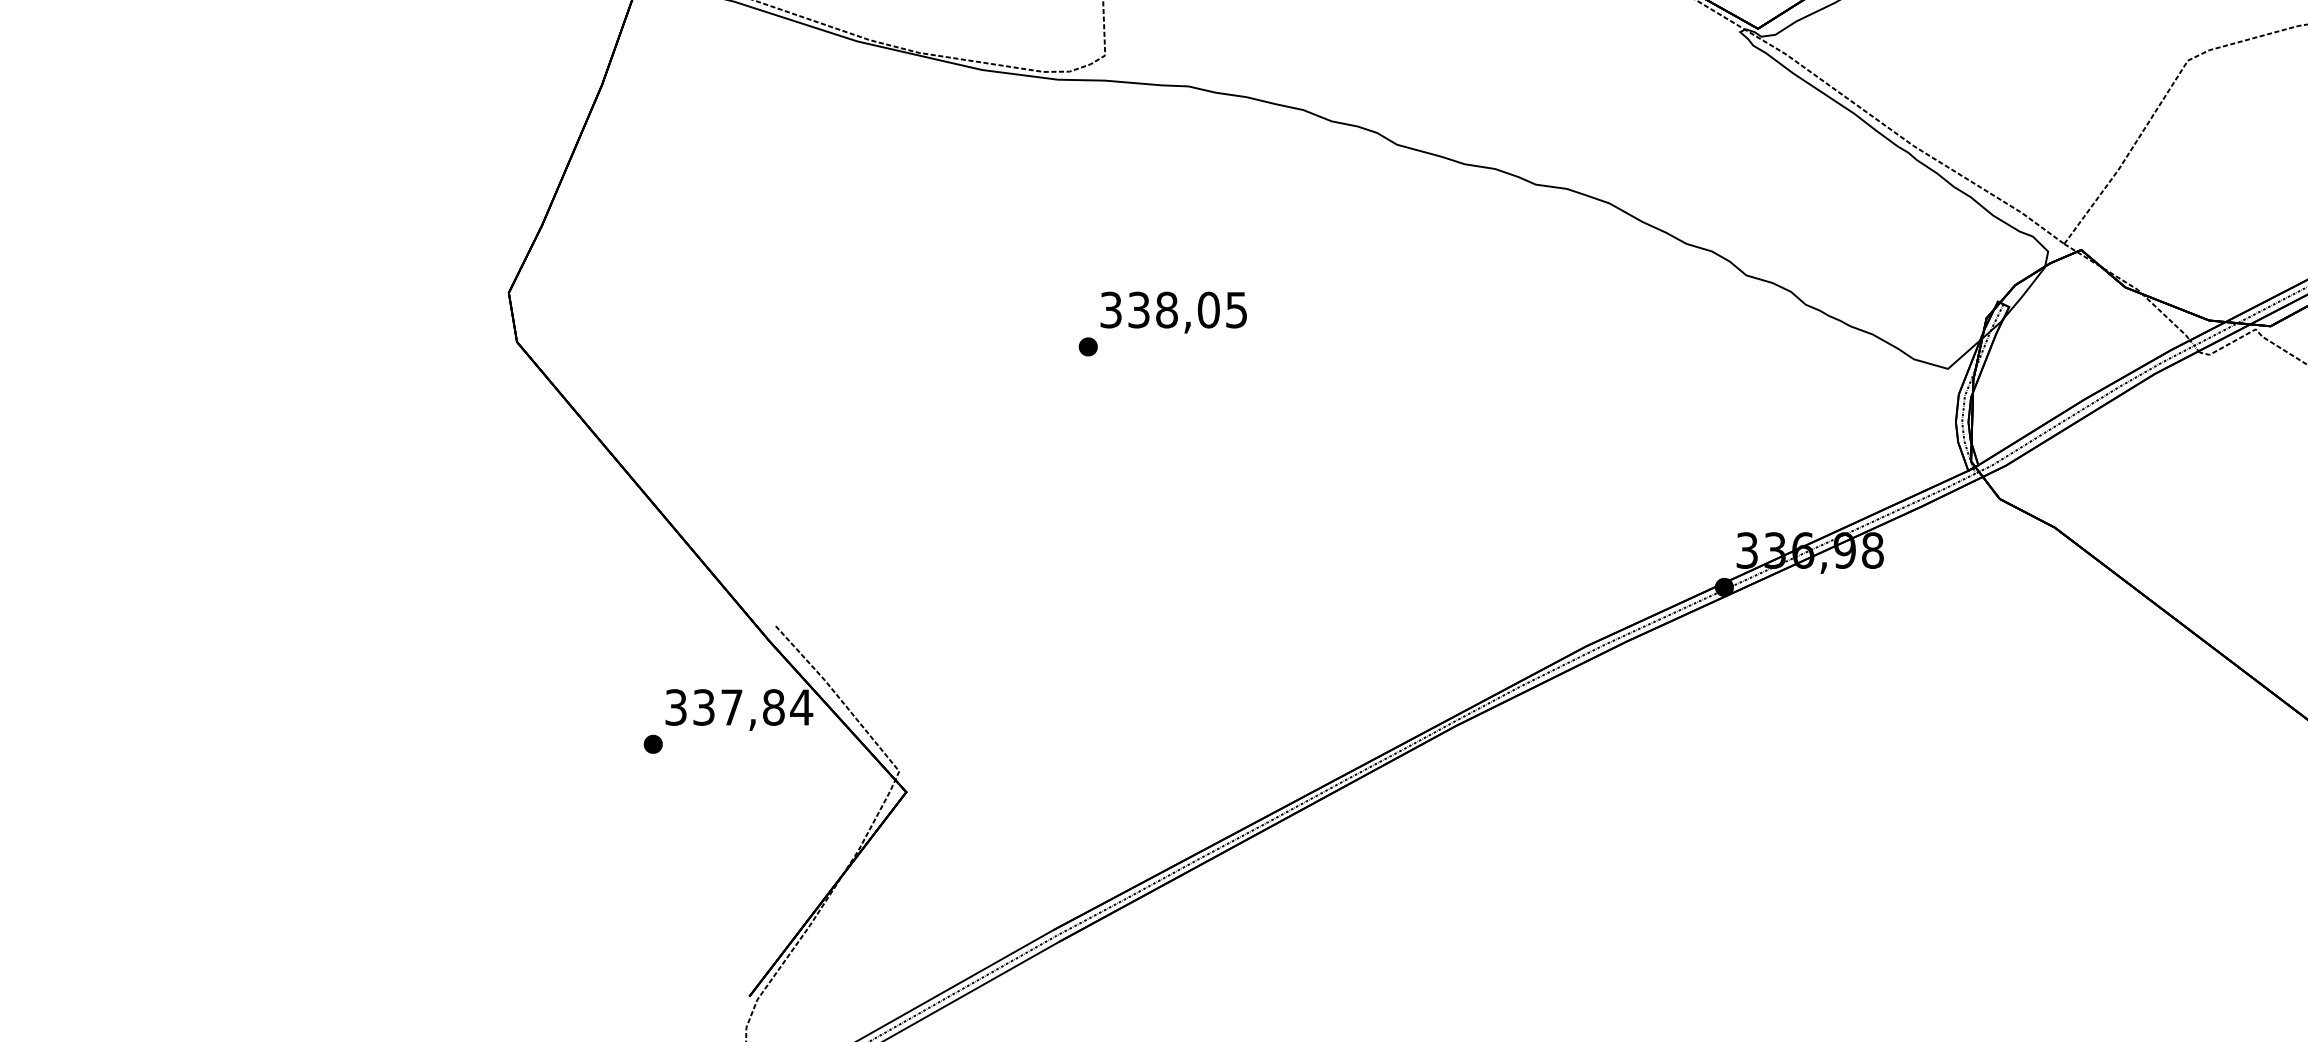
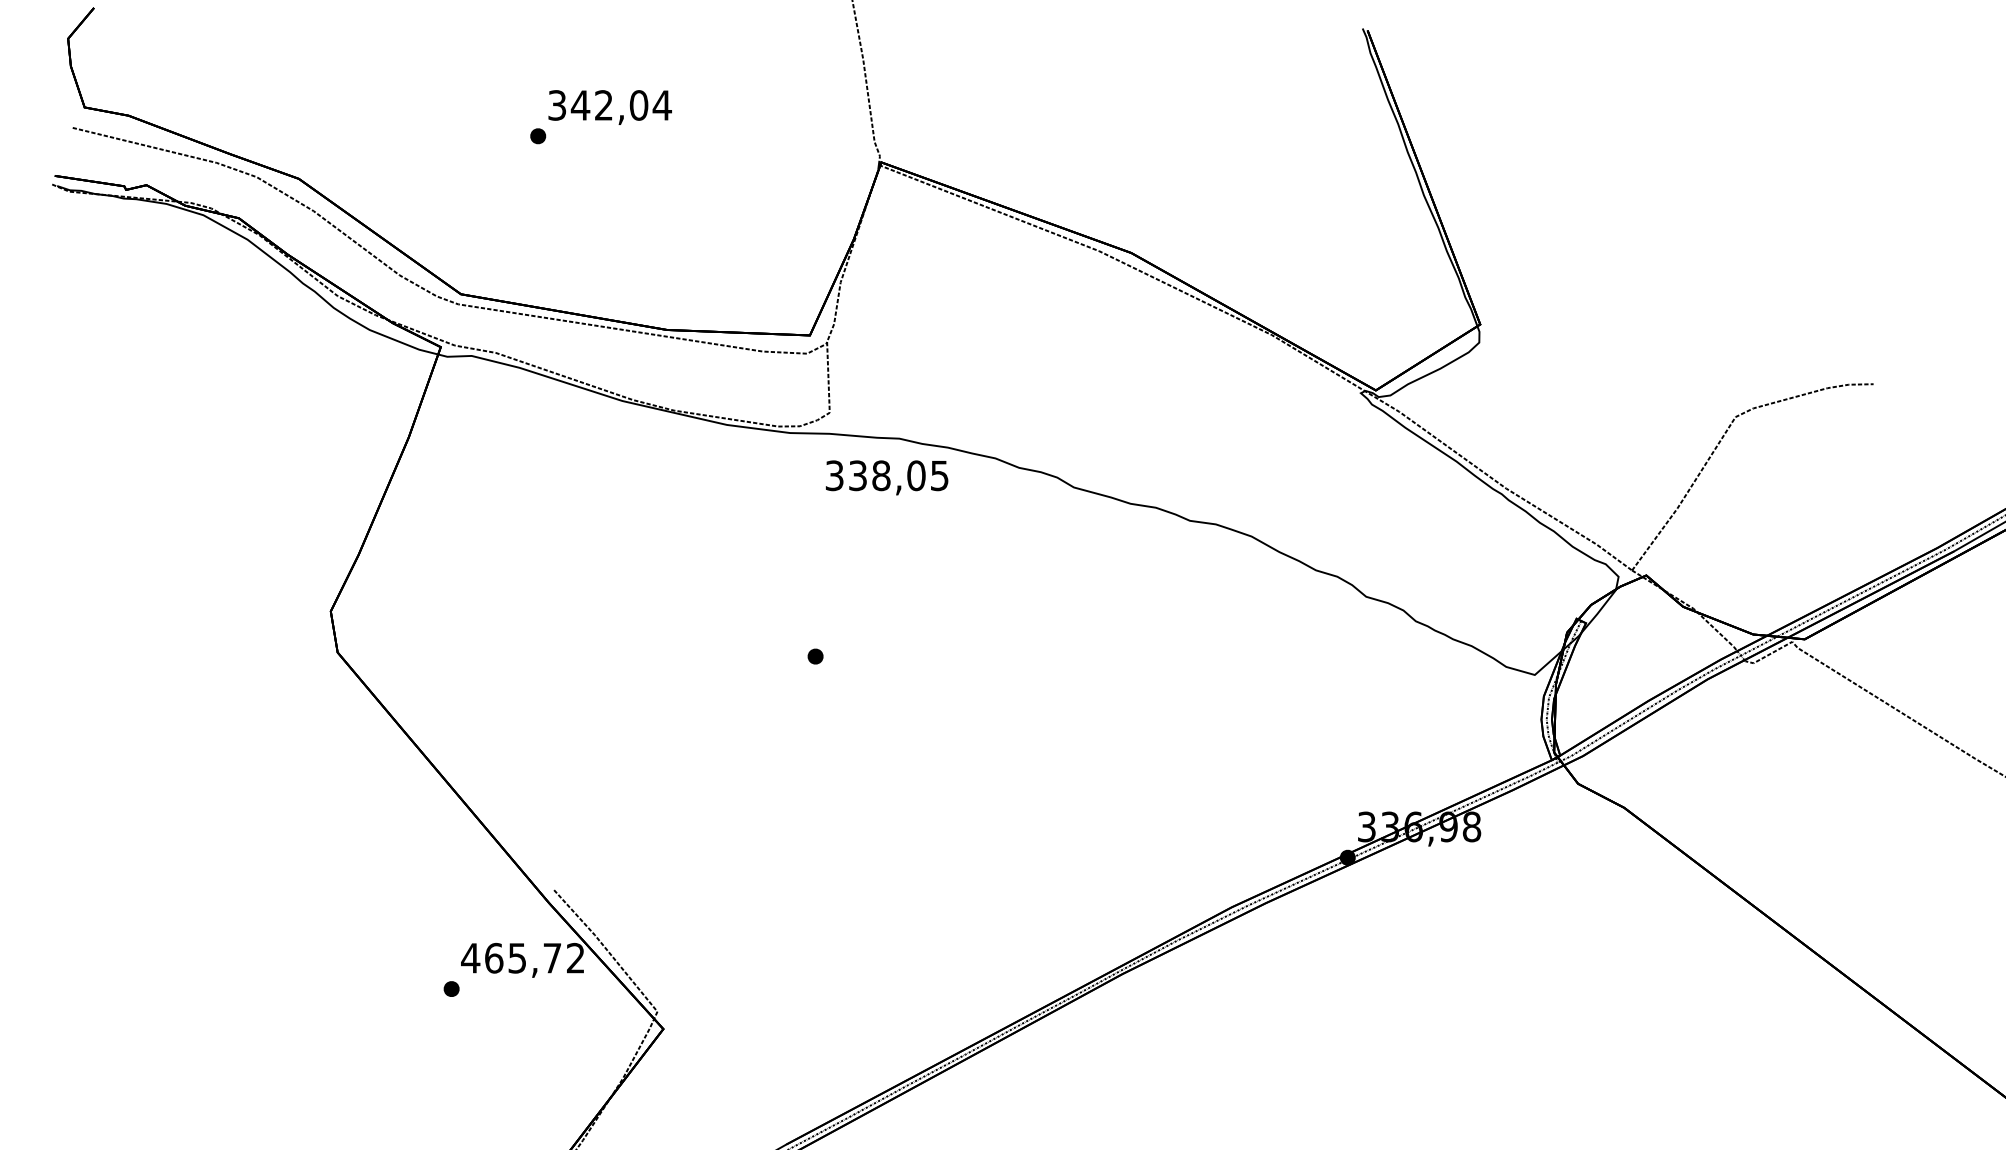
text: (1174, 312) -> (887, 477), moved
text: (739, 706) -> (523, 957), 337,84 -> 465,72

